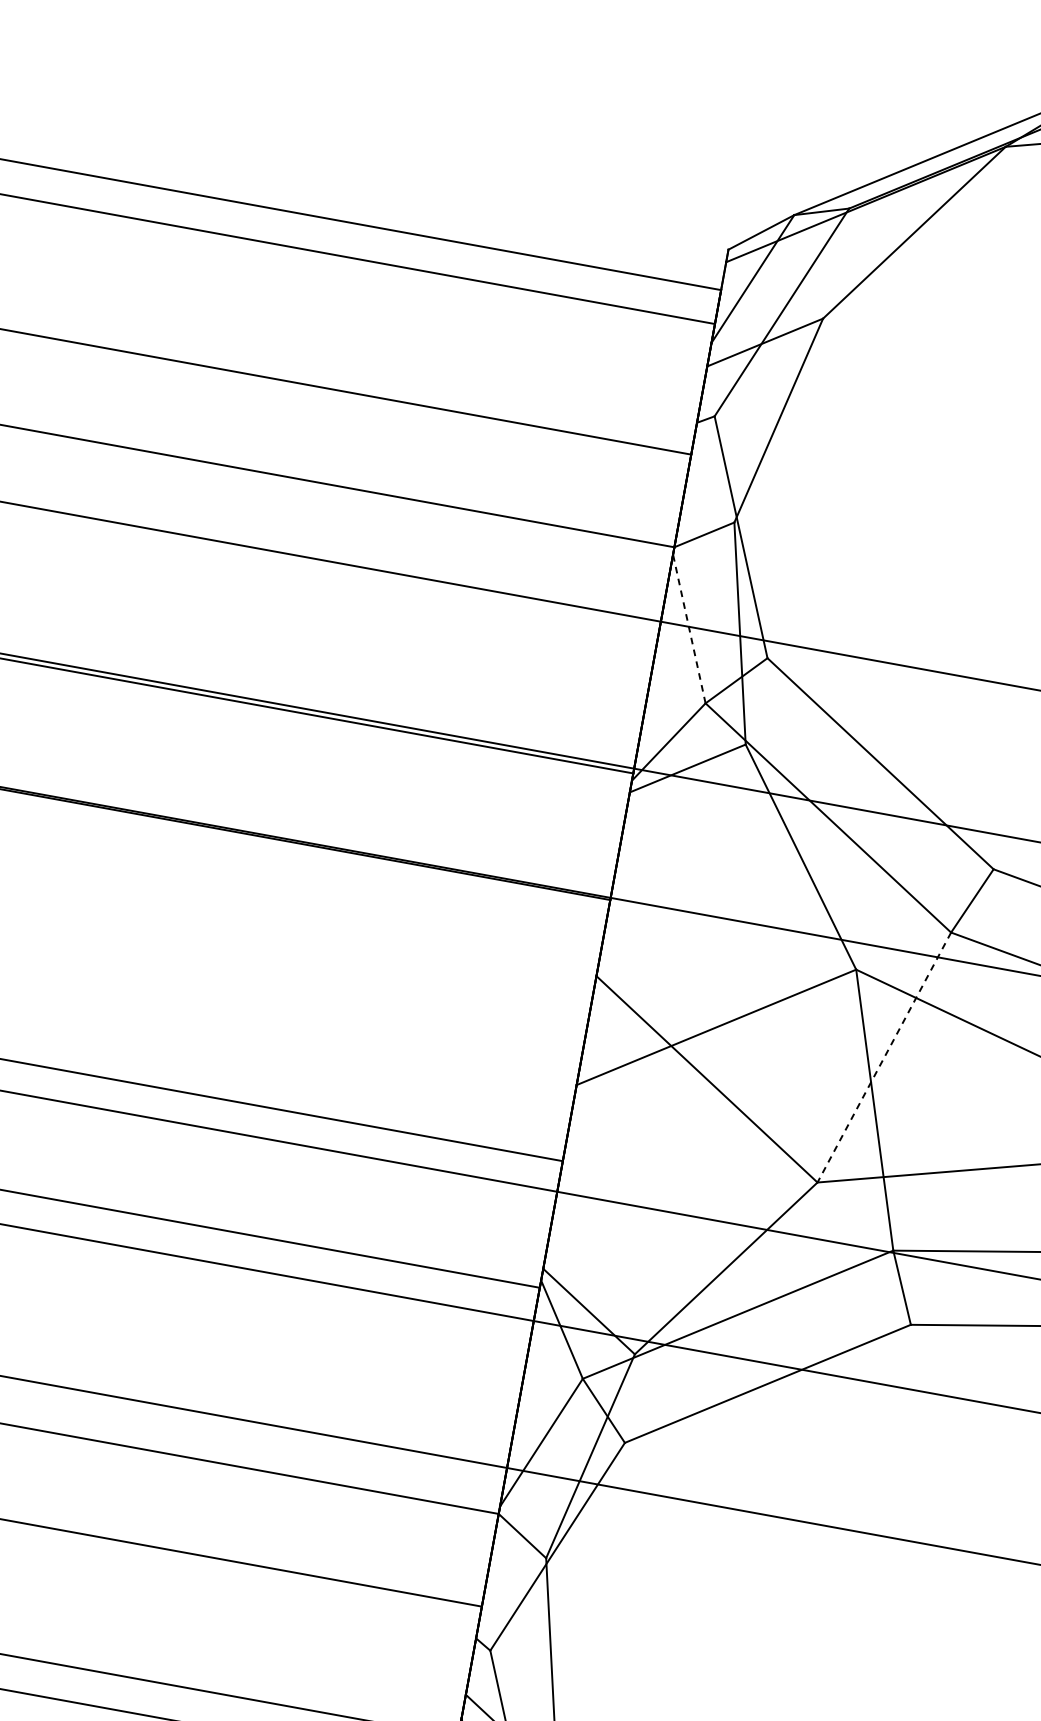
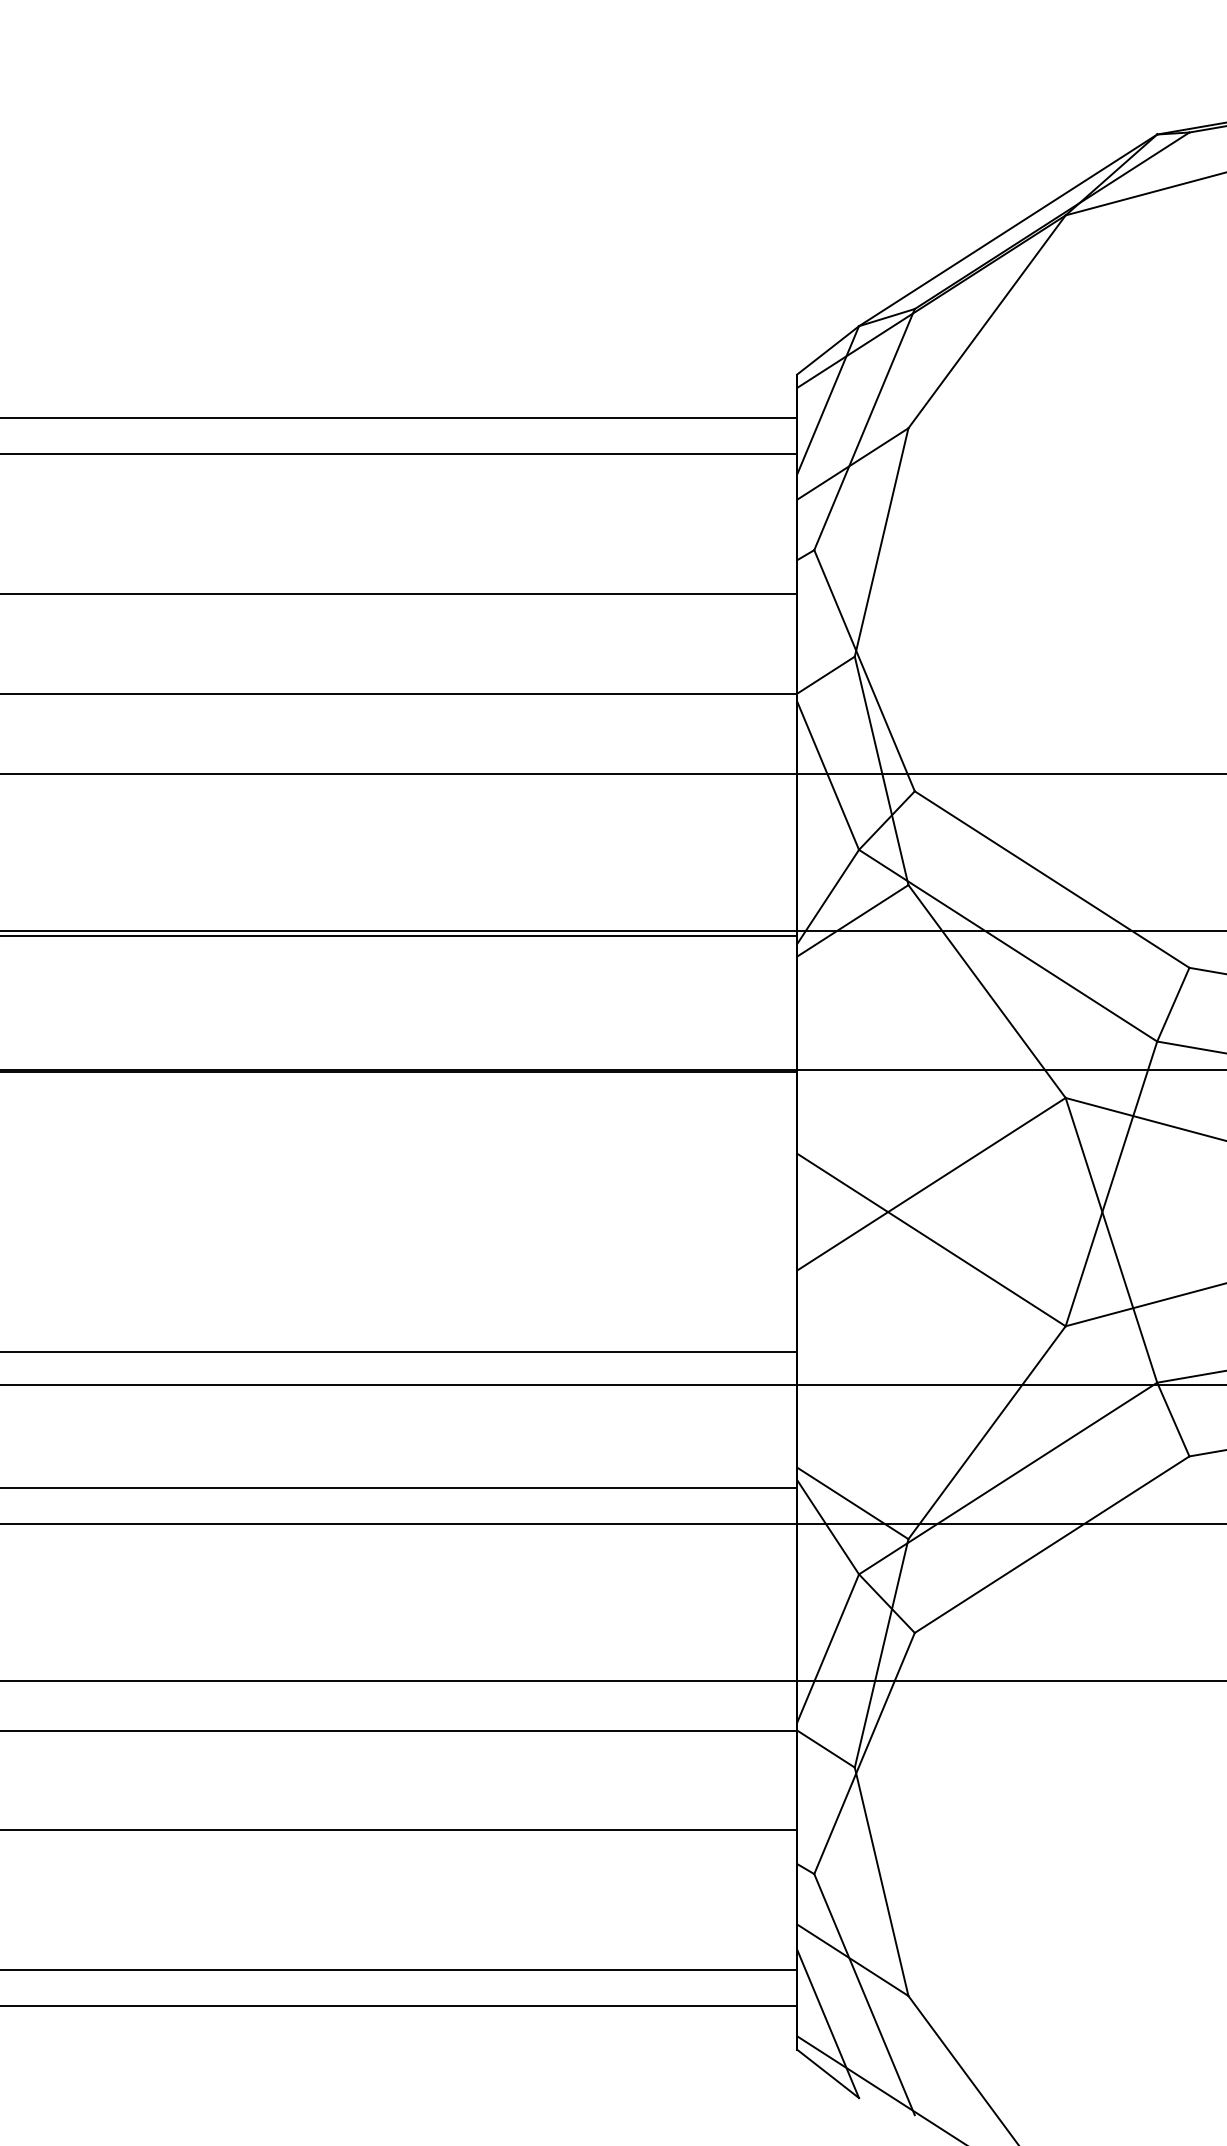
line: (688, 628) -> (827, 775), dashed -> solid
line: (884, 1057) -> (1111, 1183), dashed -> solid

